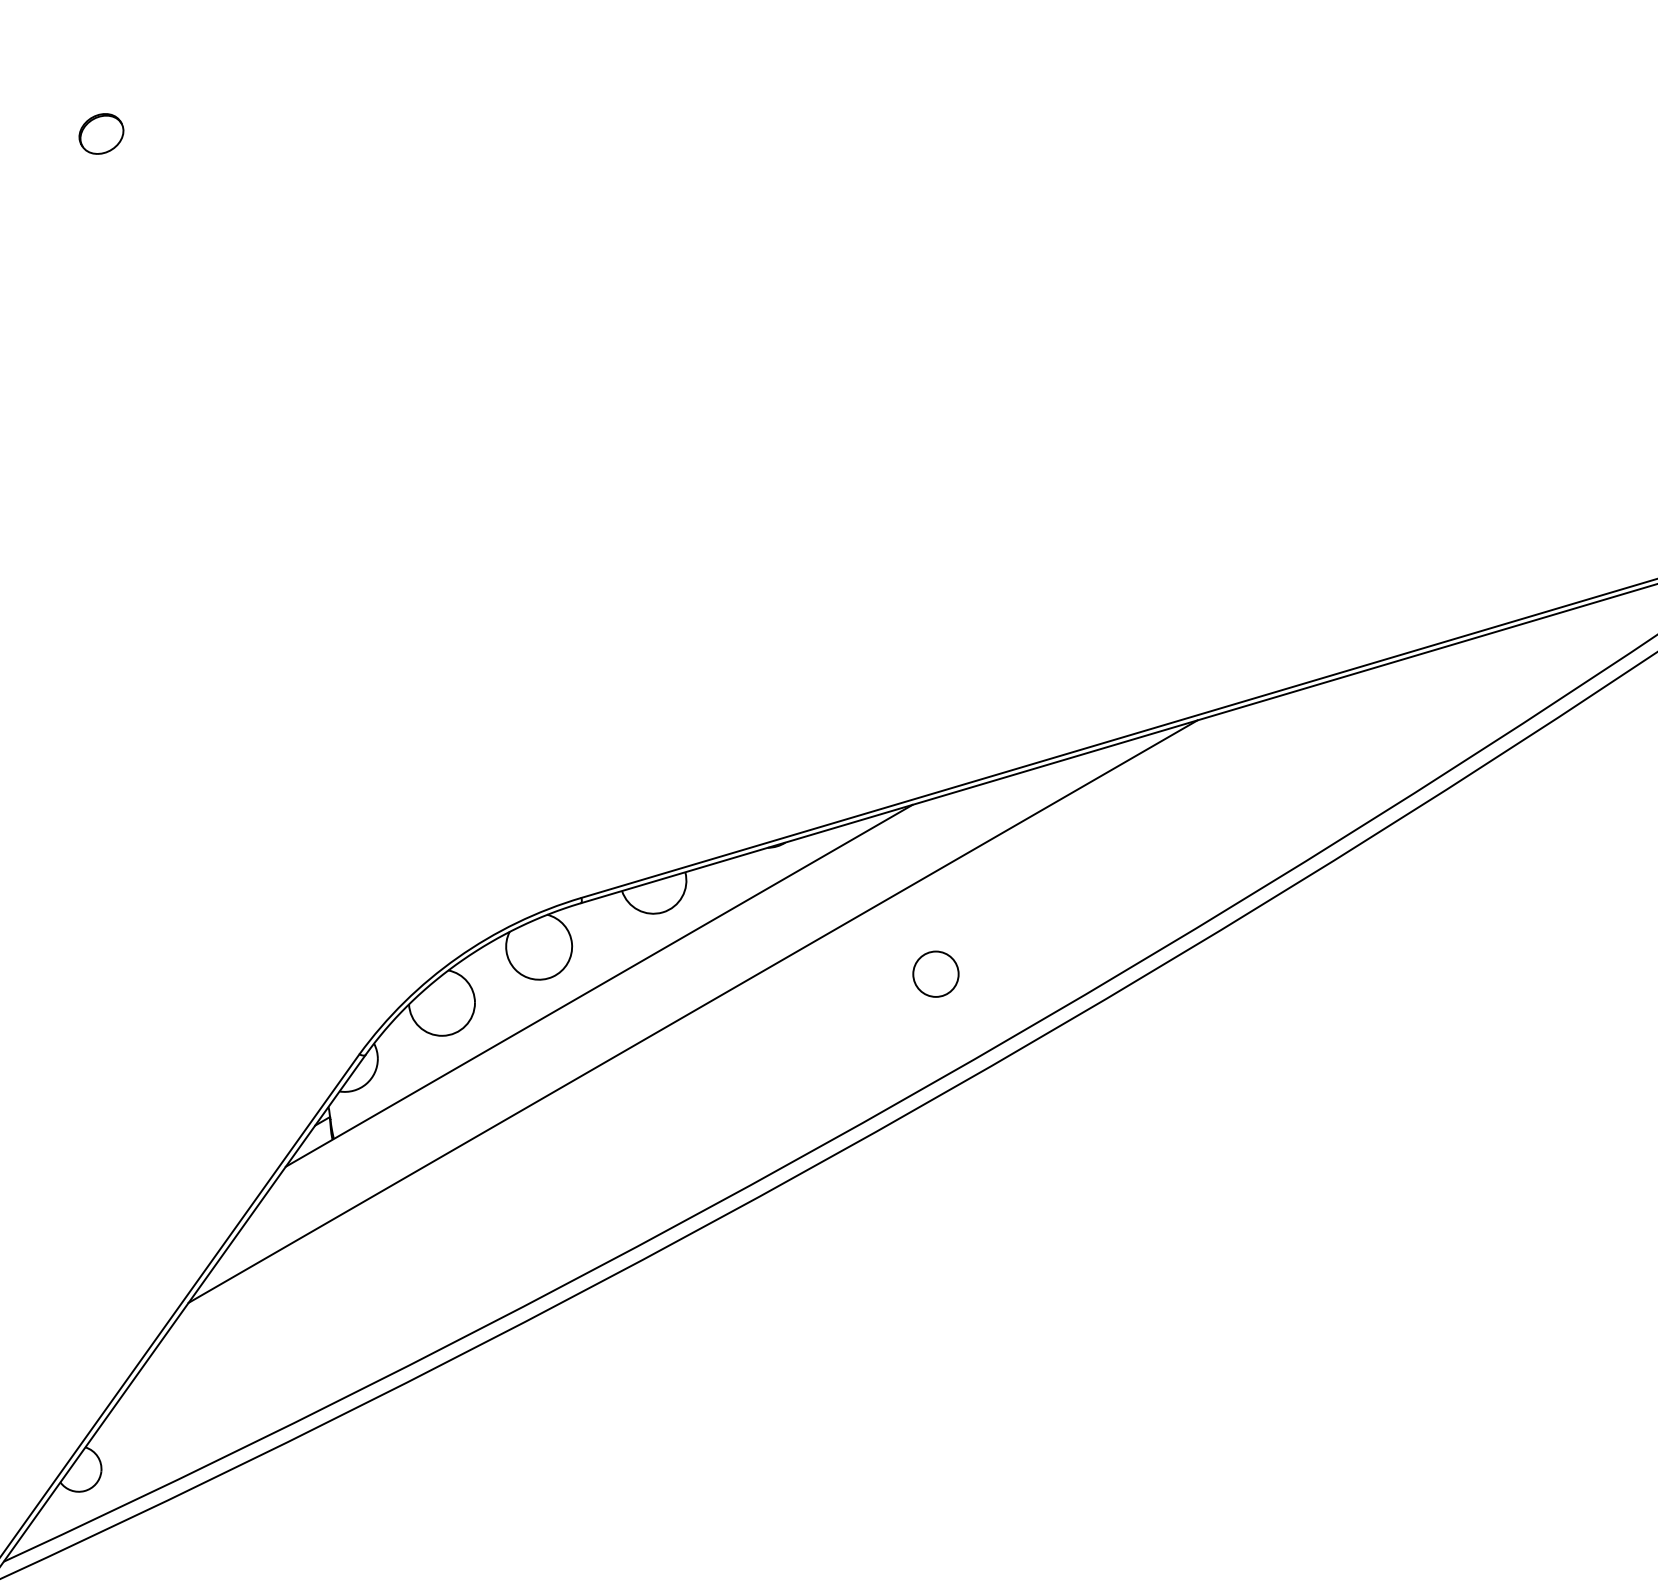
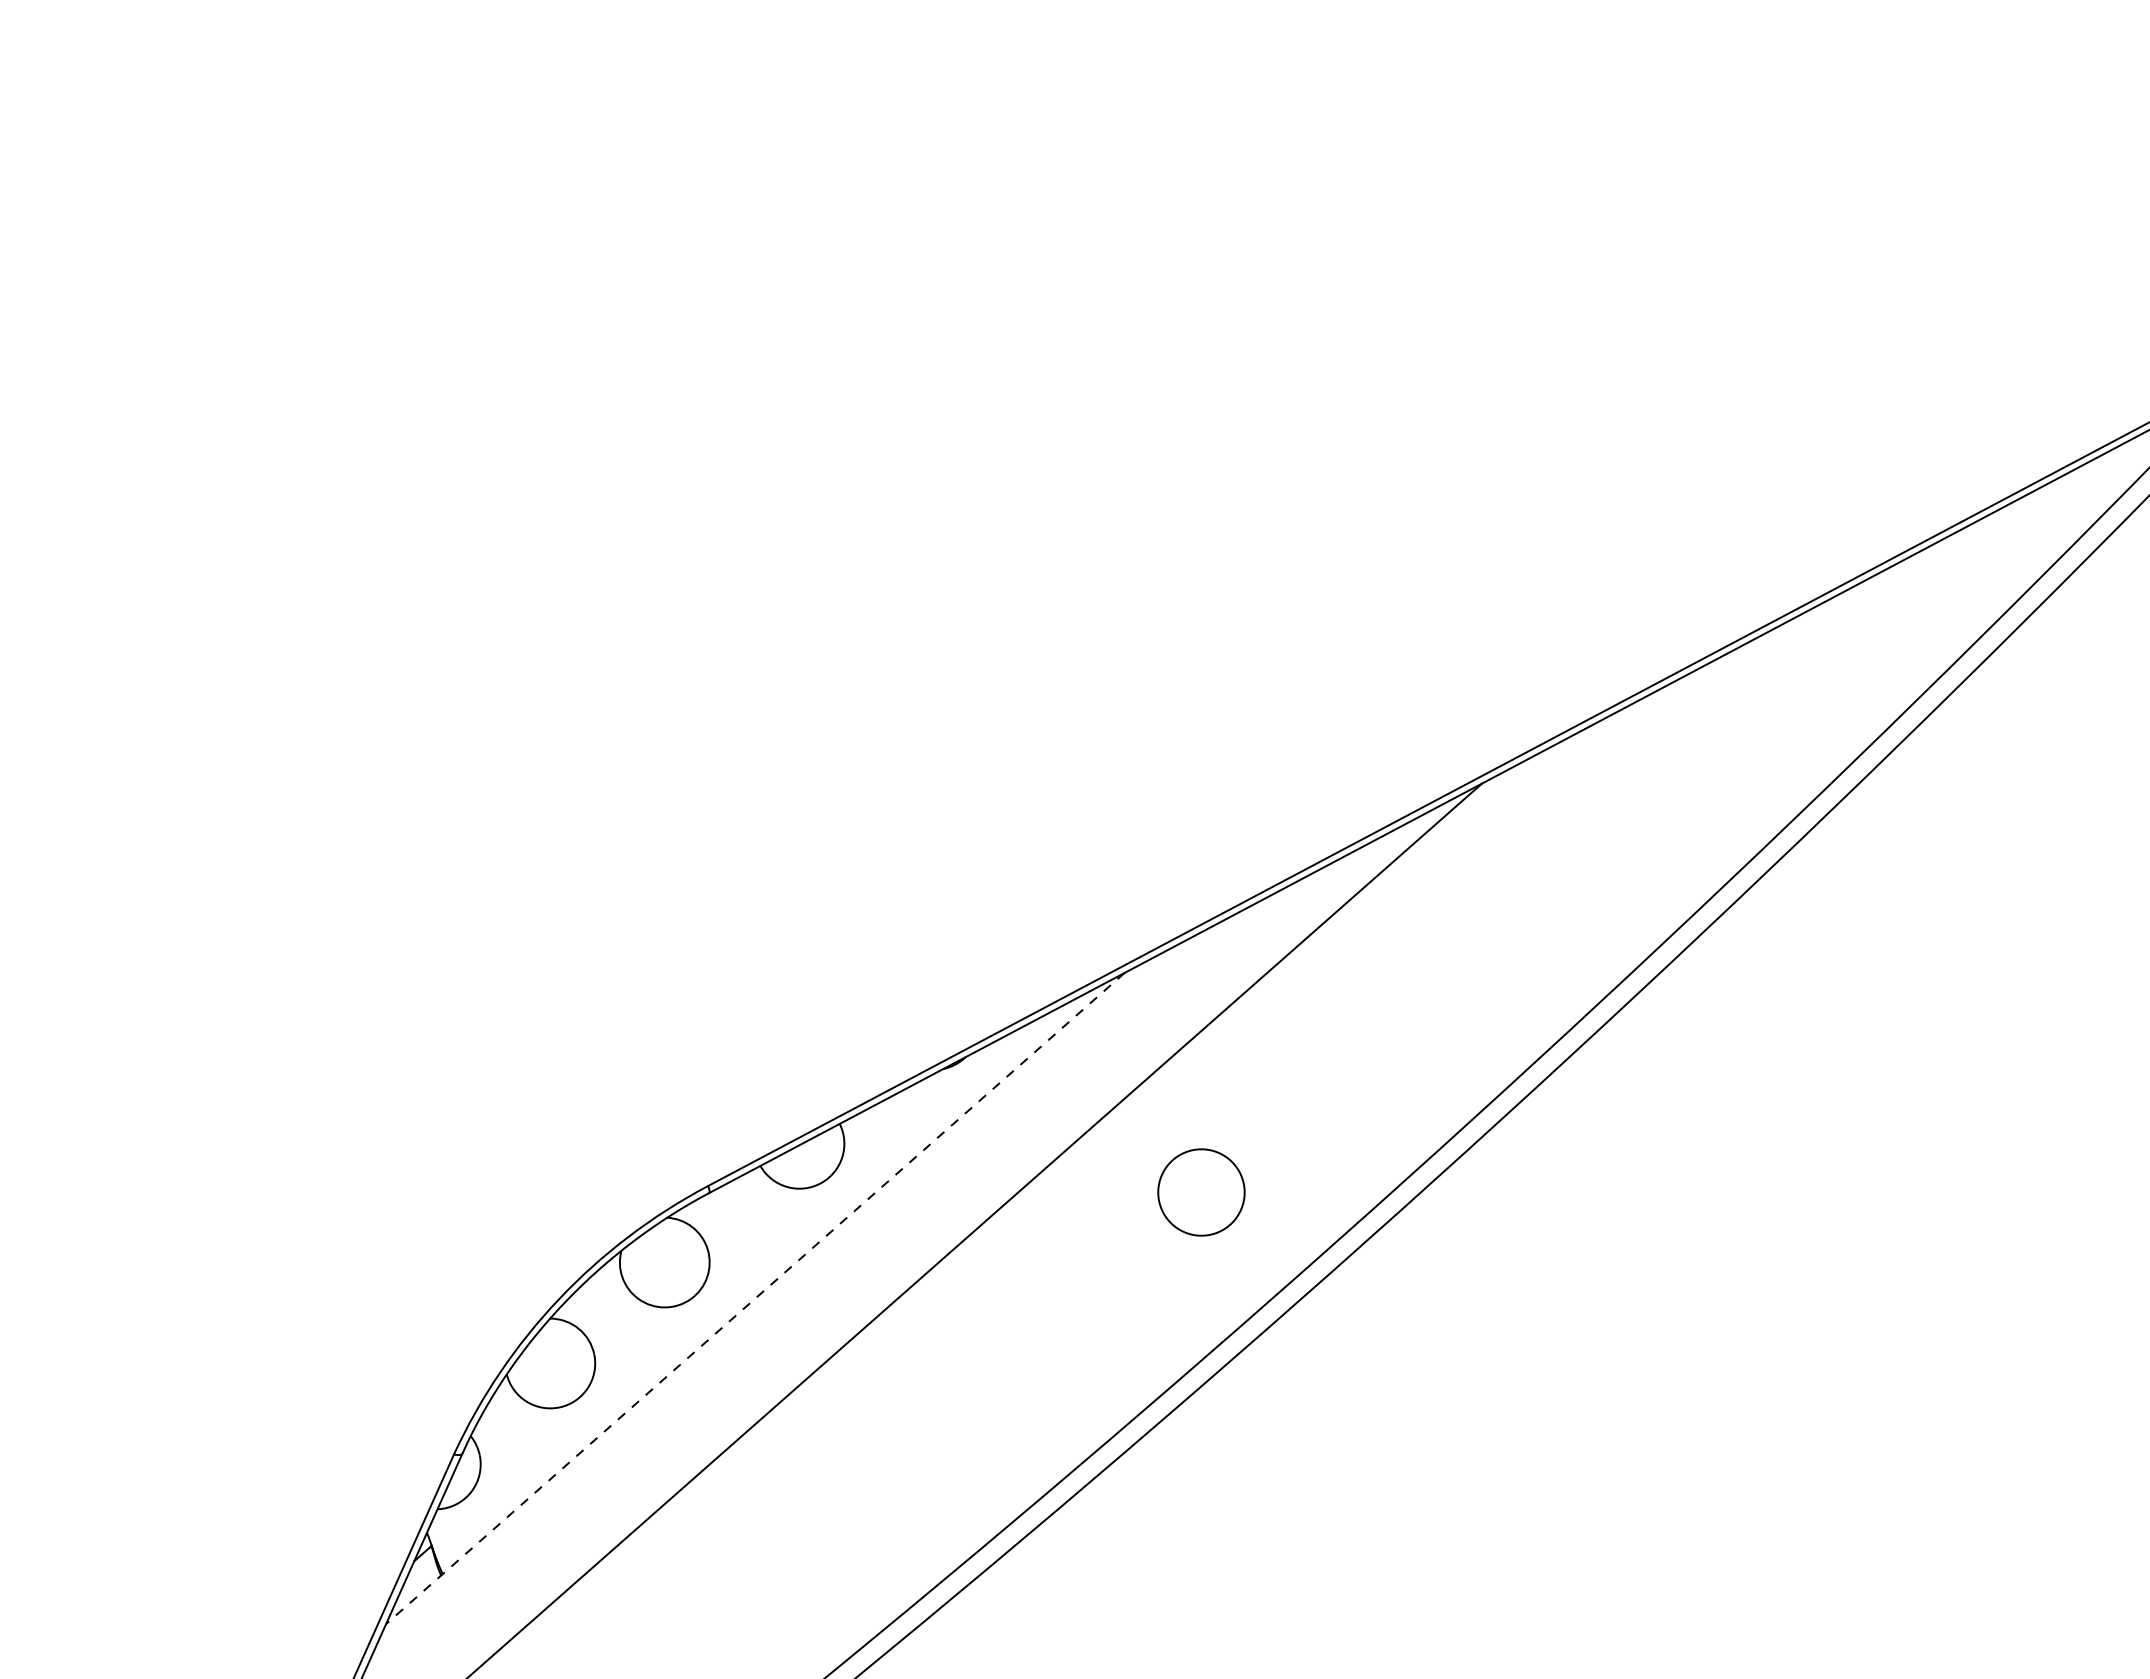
circle: (935, 973) -> (1200, 1191), size x1.4
line: (599, 985) -> (755, 1298), solid -> dashed

